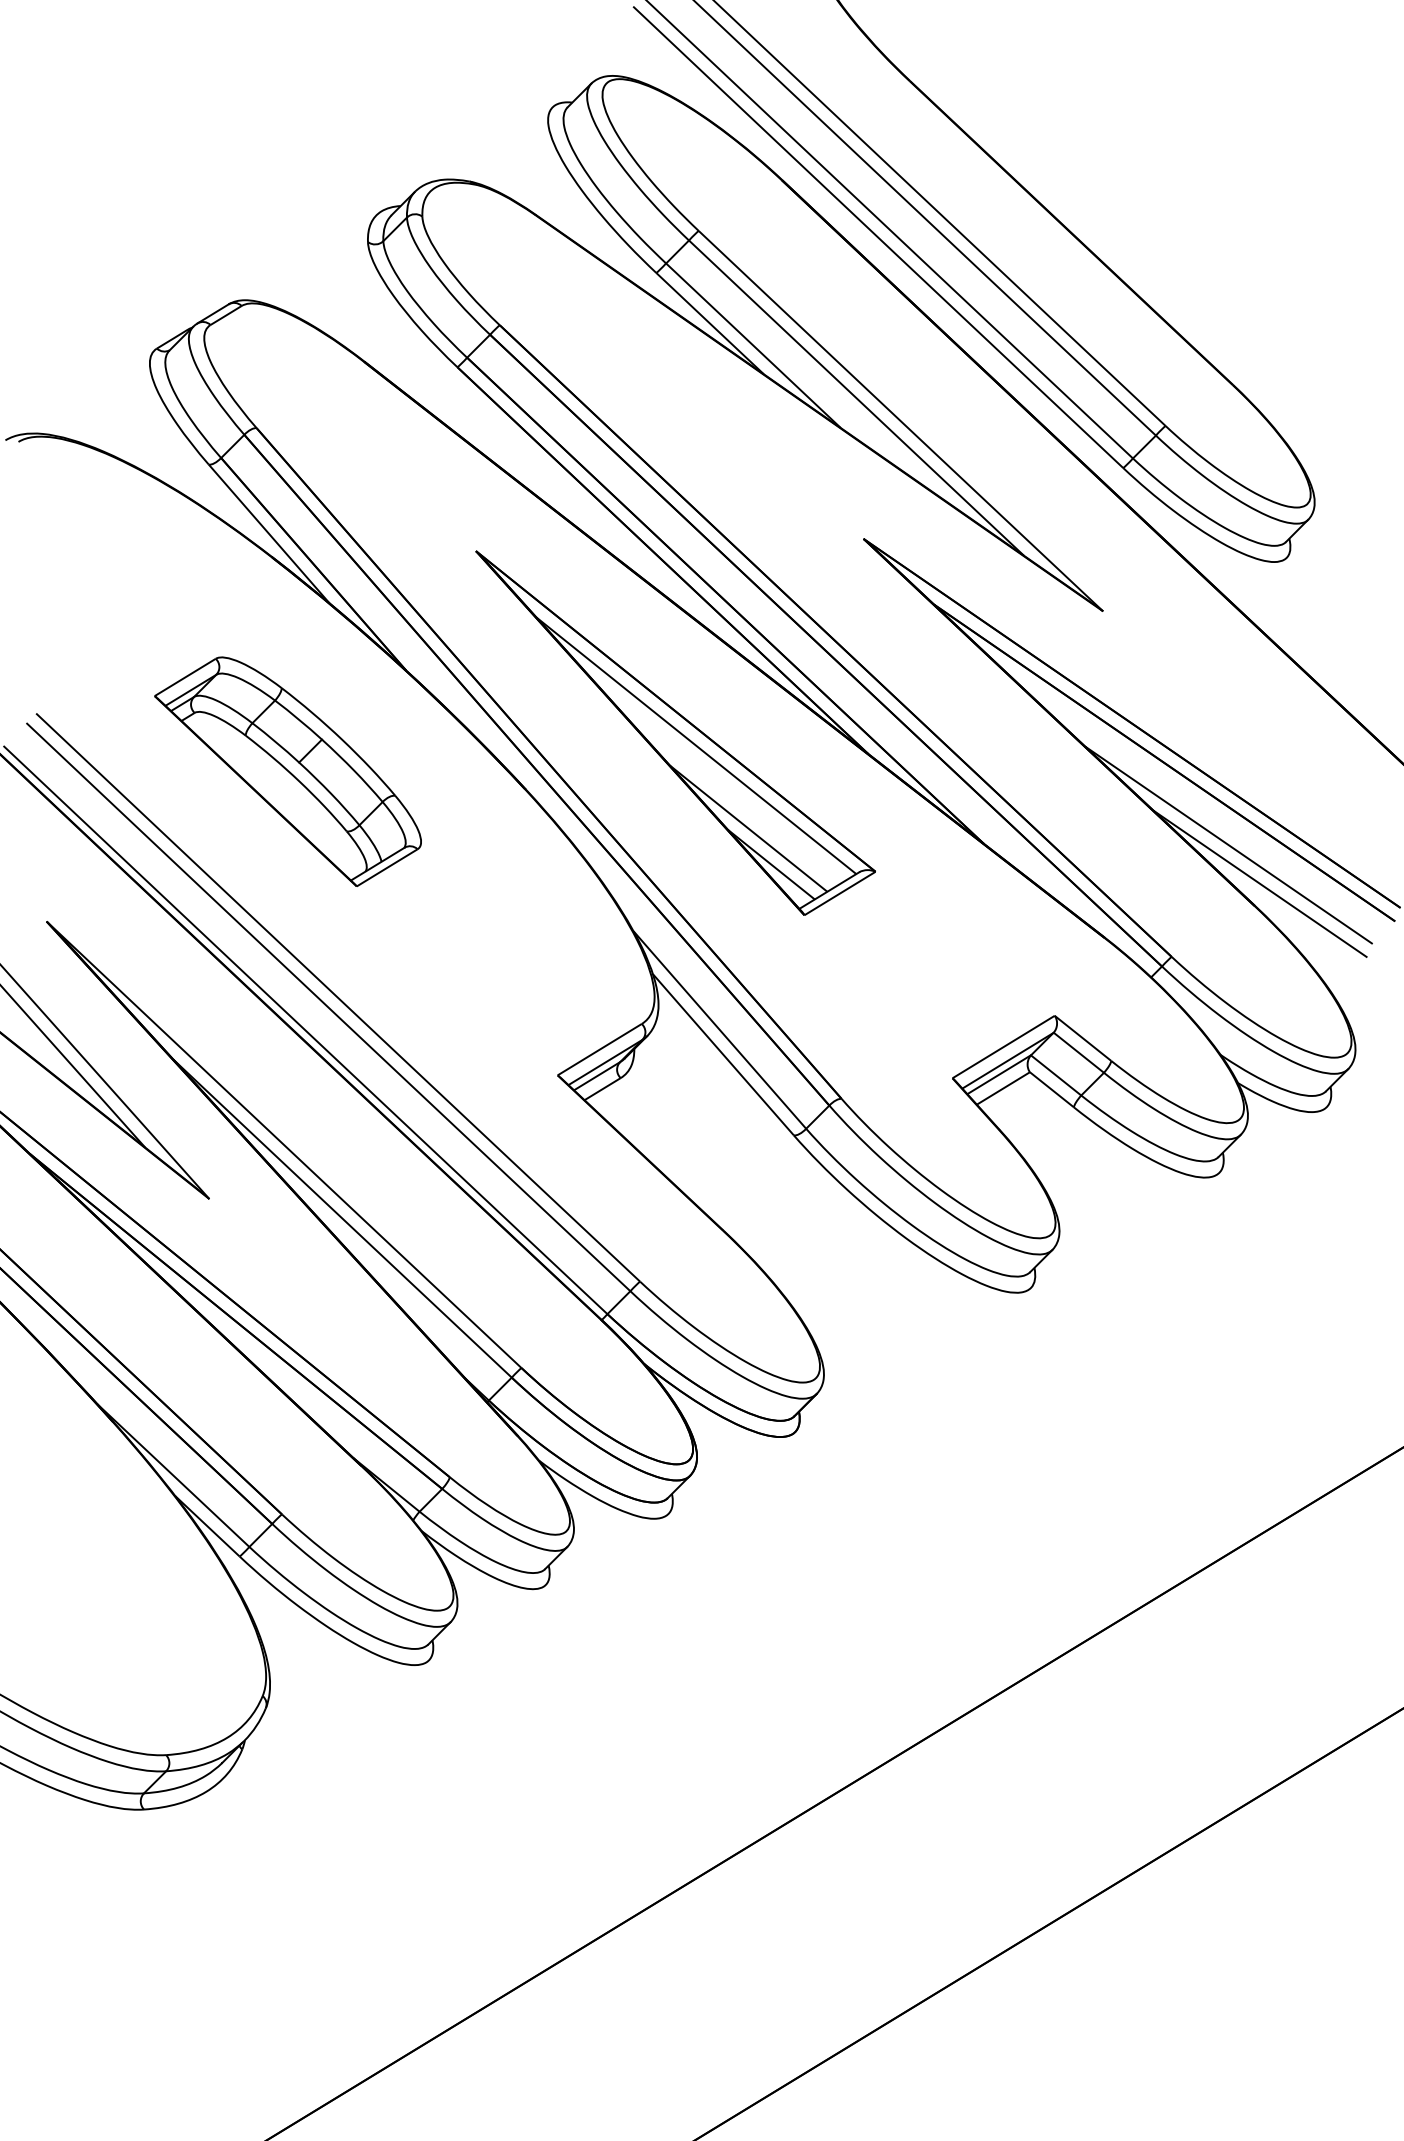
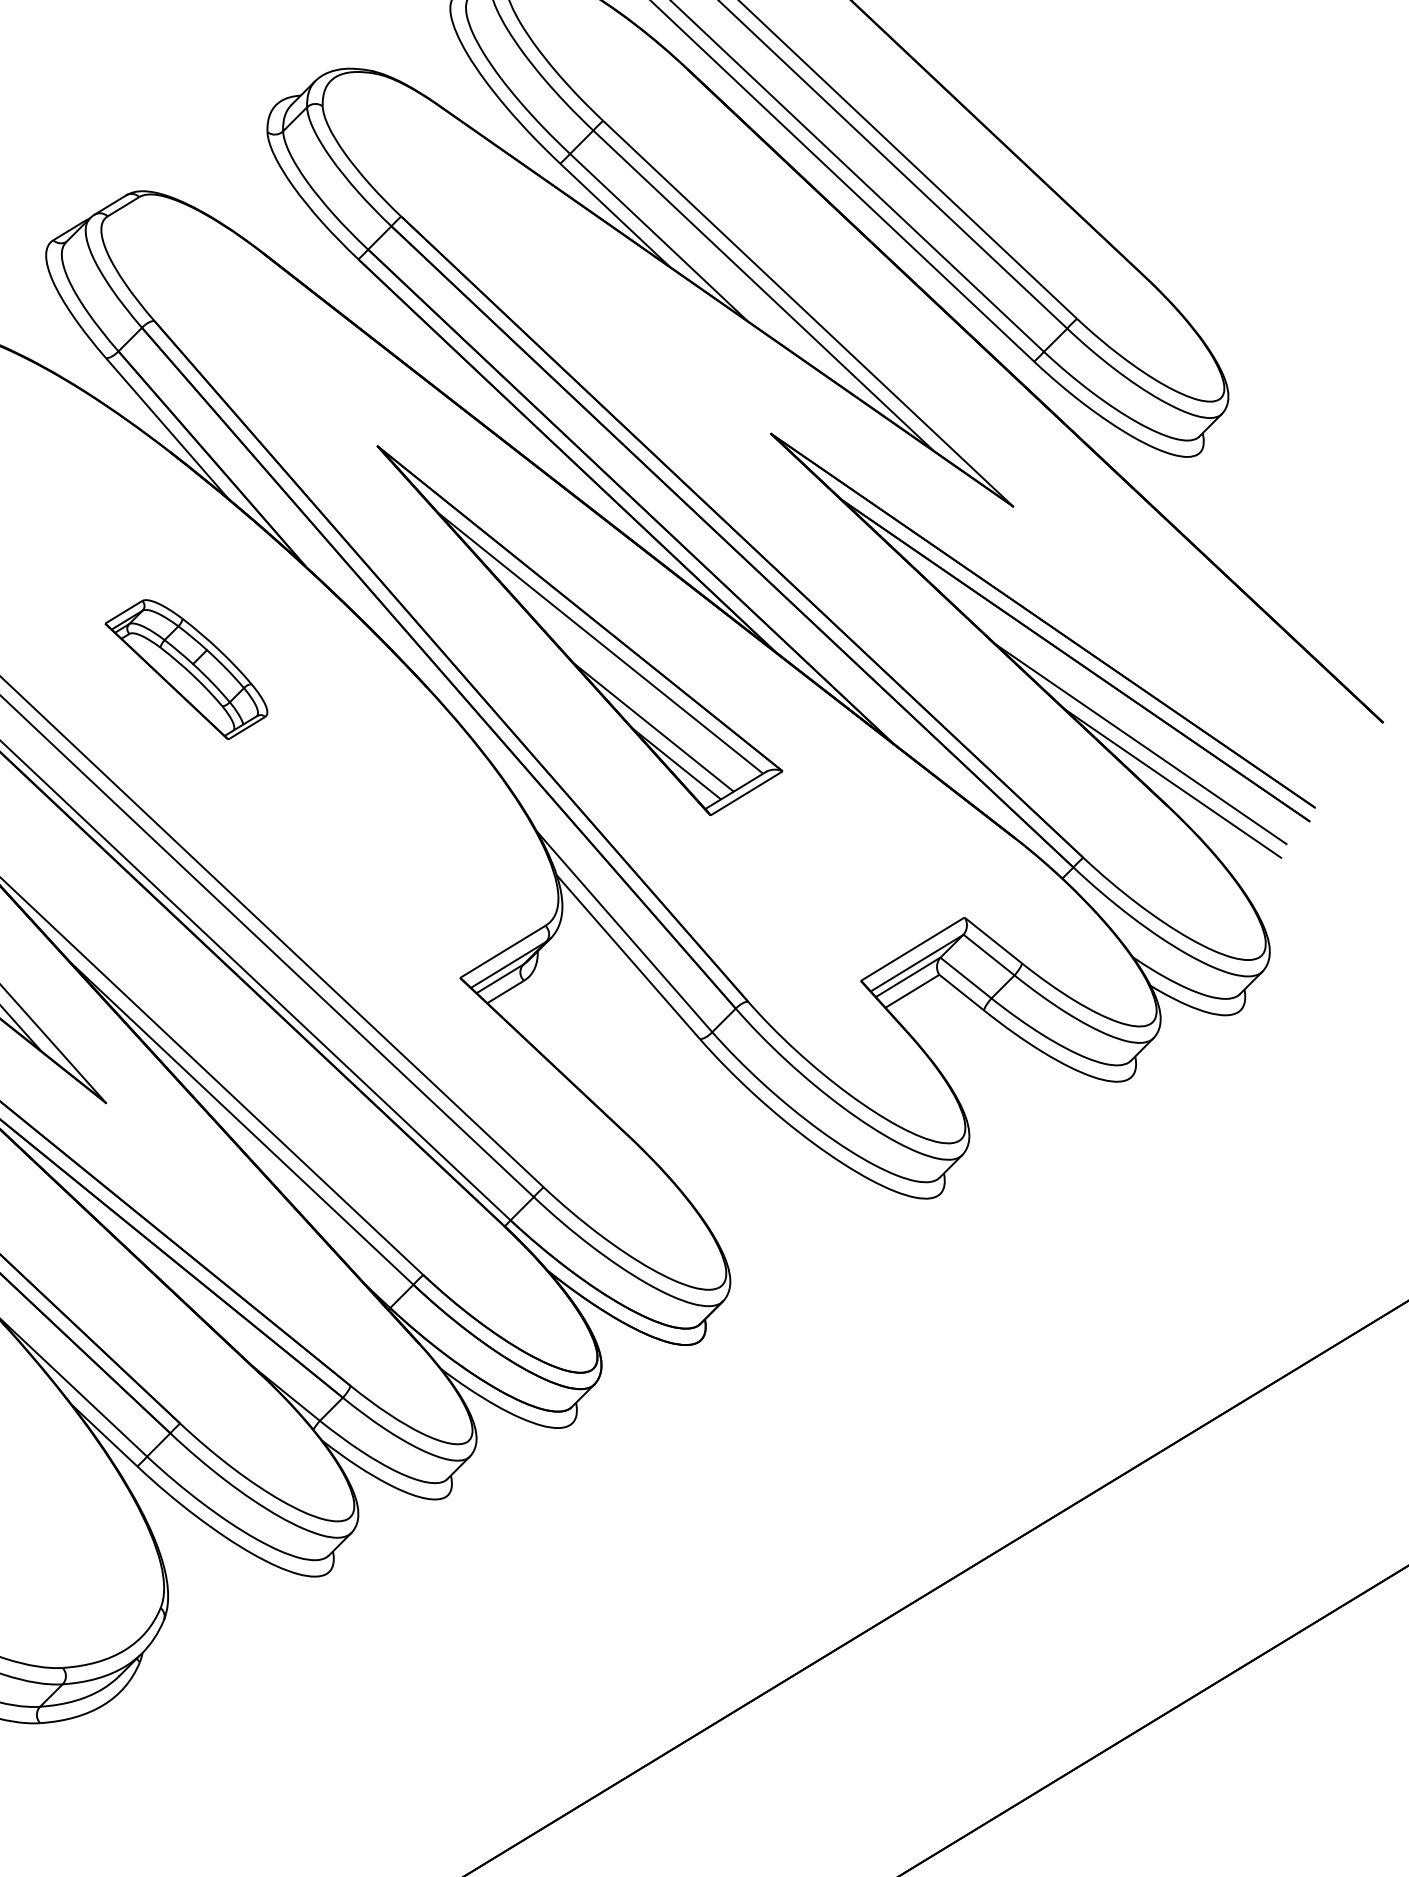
part: (287, 771) -> (185, 669), size x0.6

